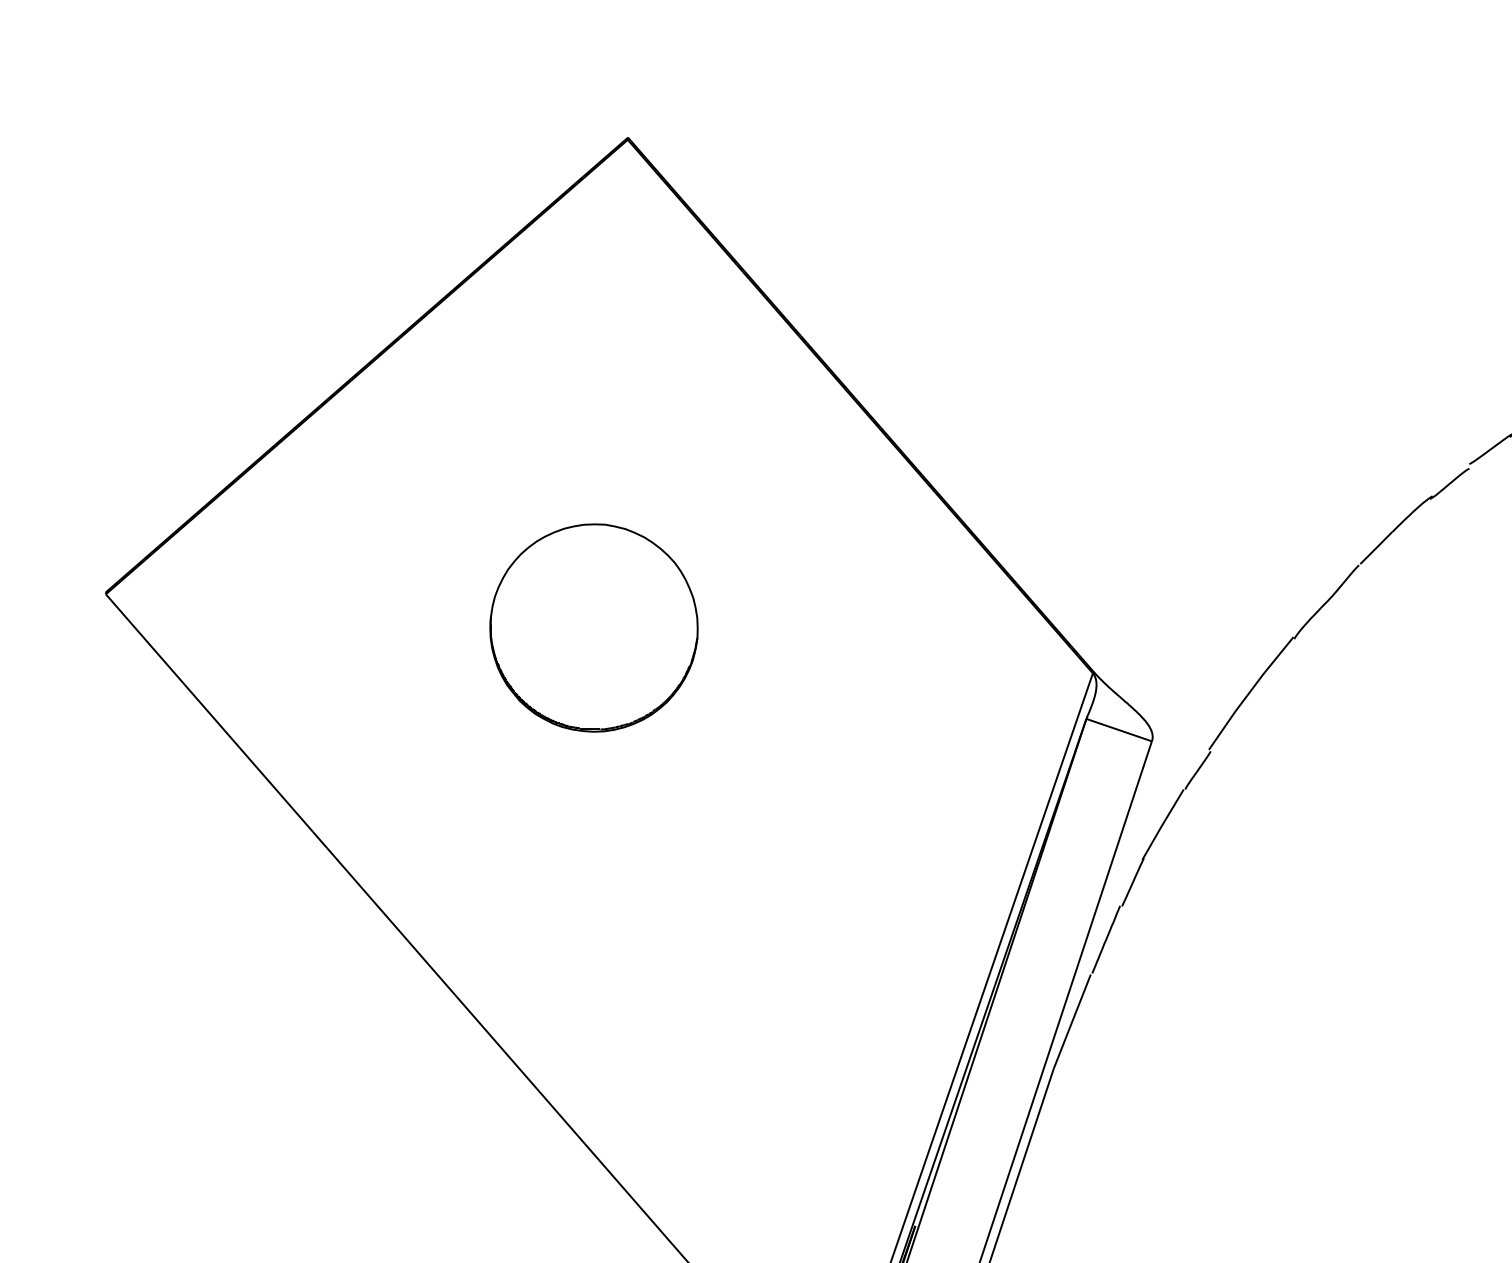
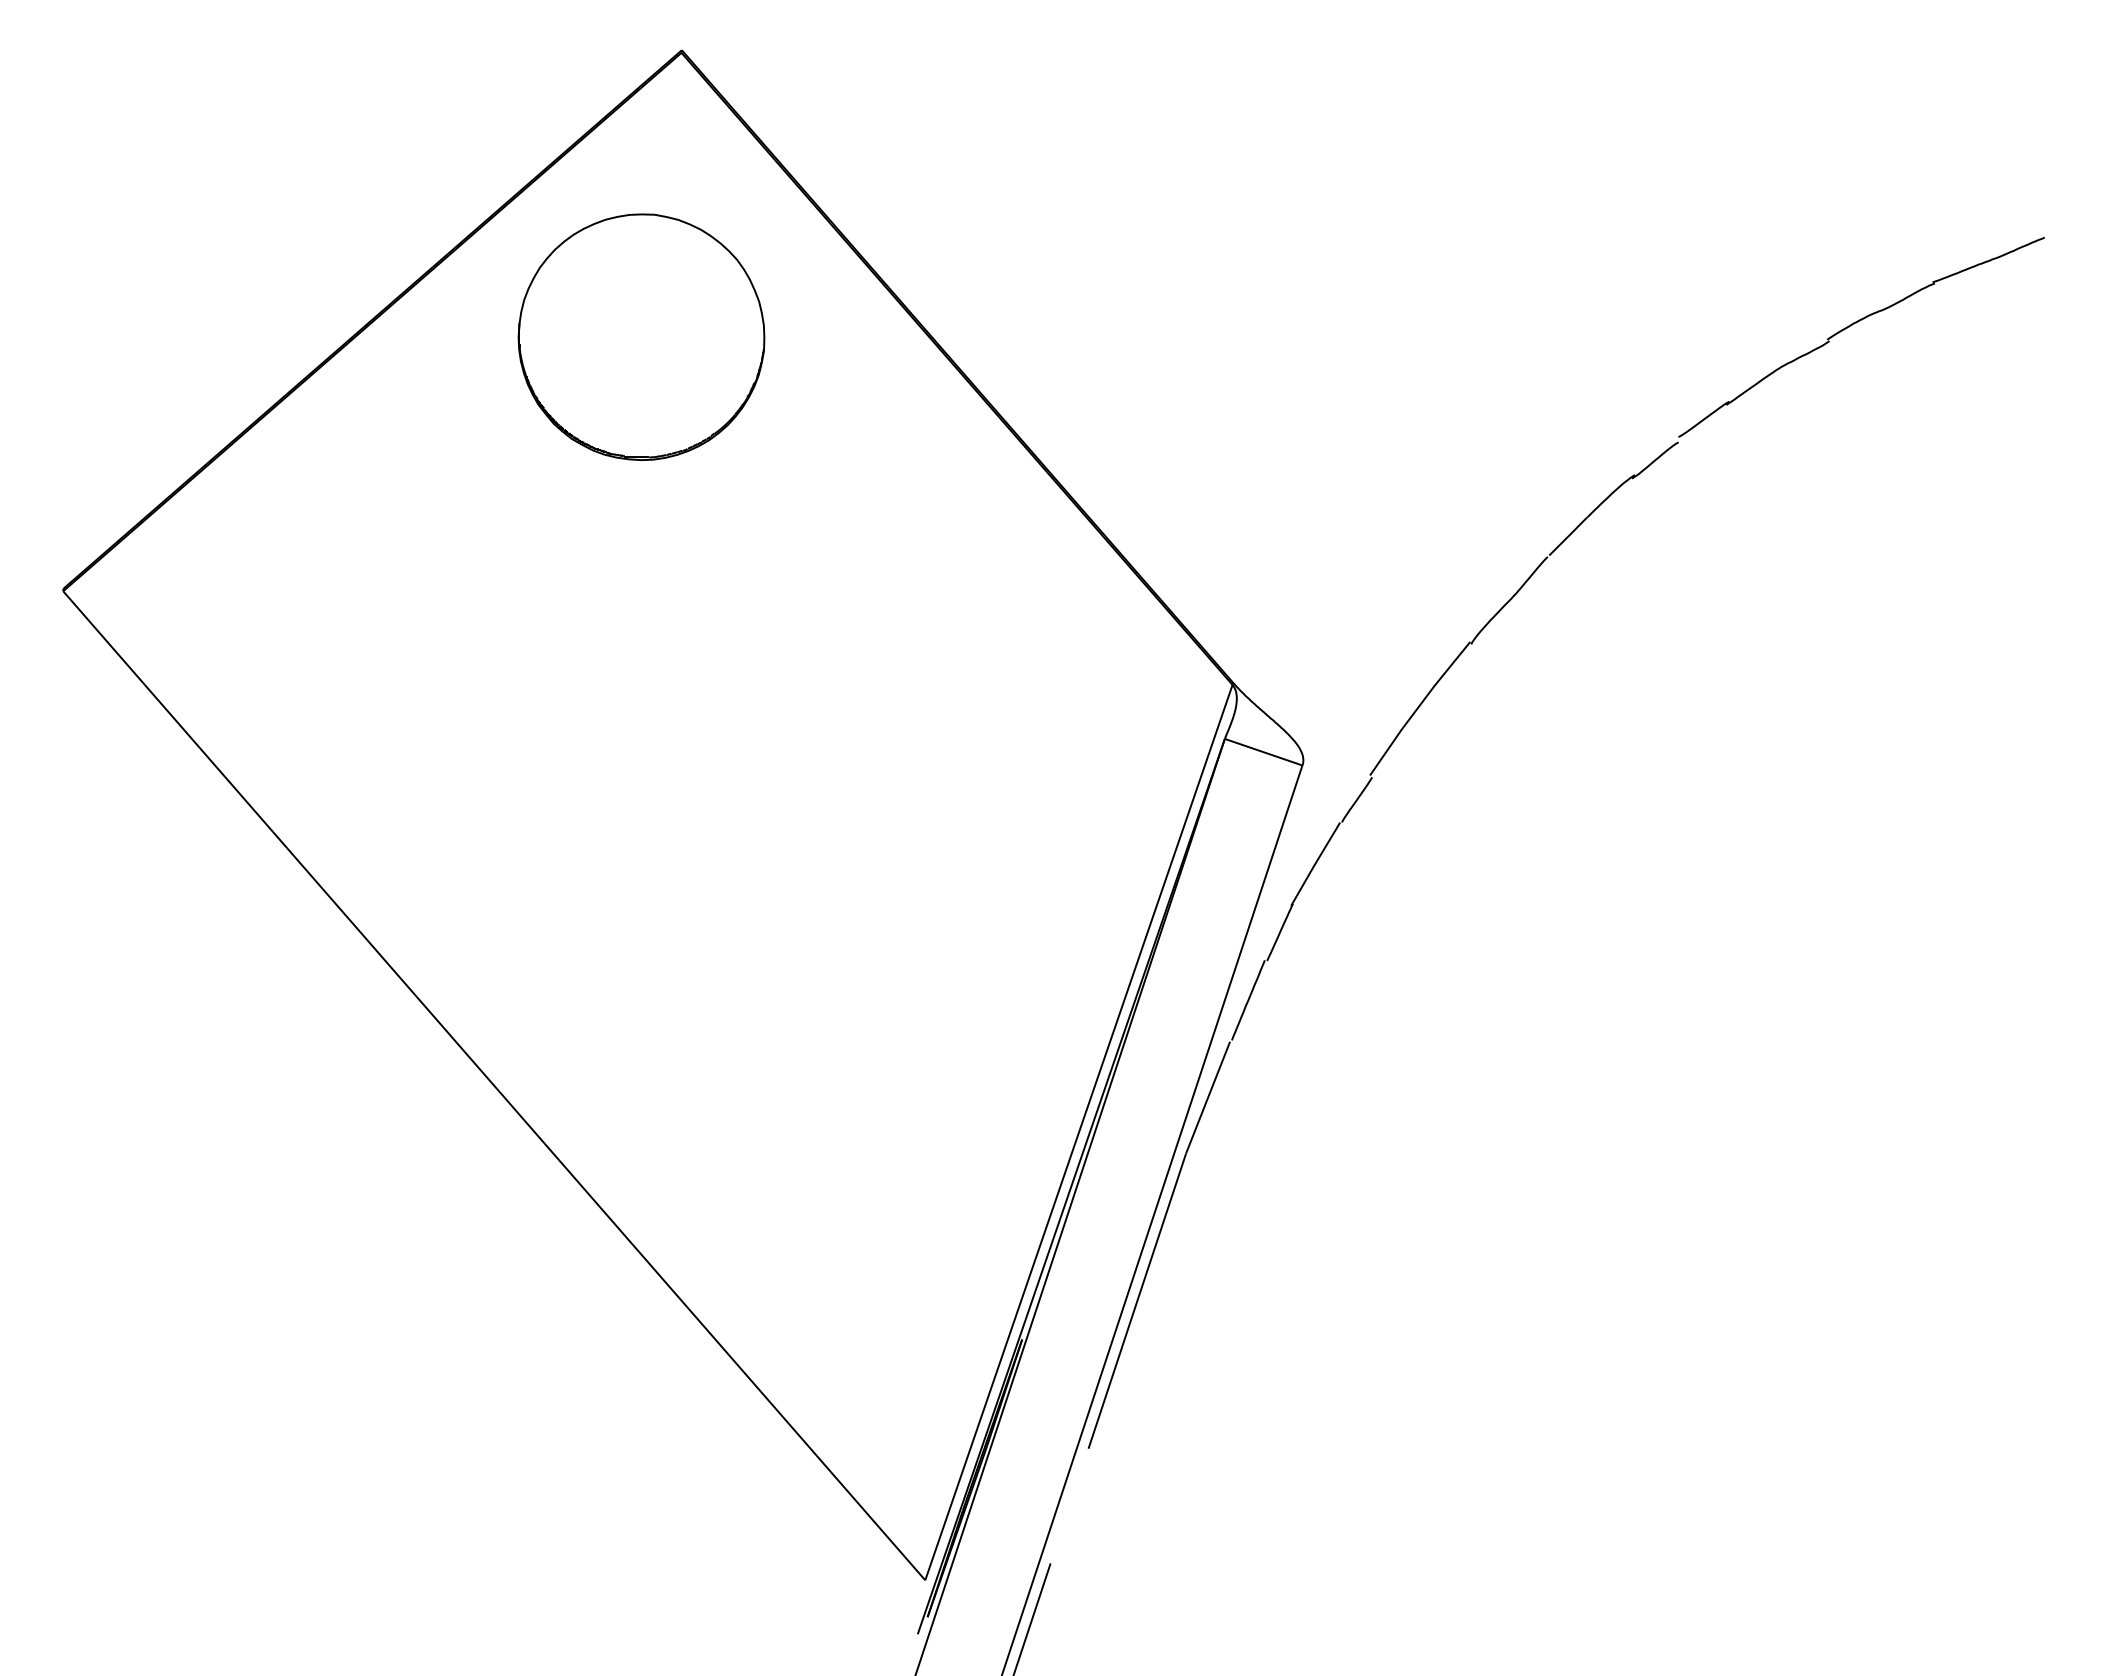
part: (594, 627) -> (641, 336), moved

